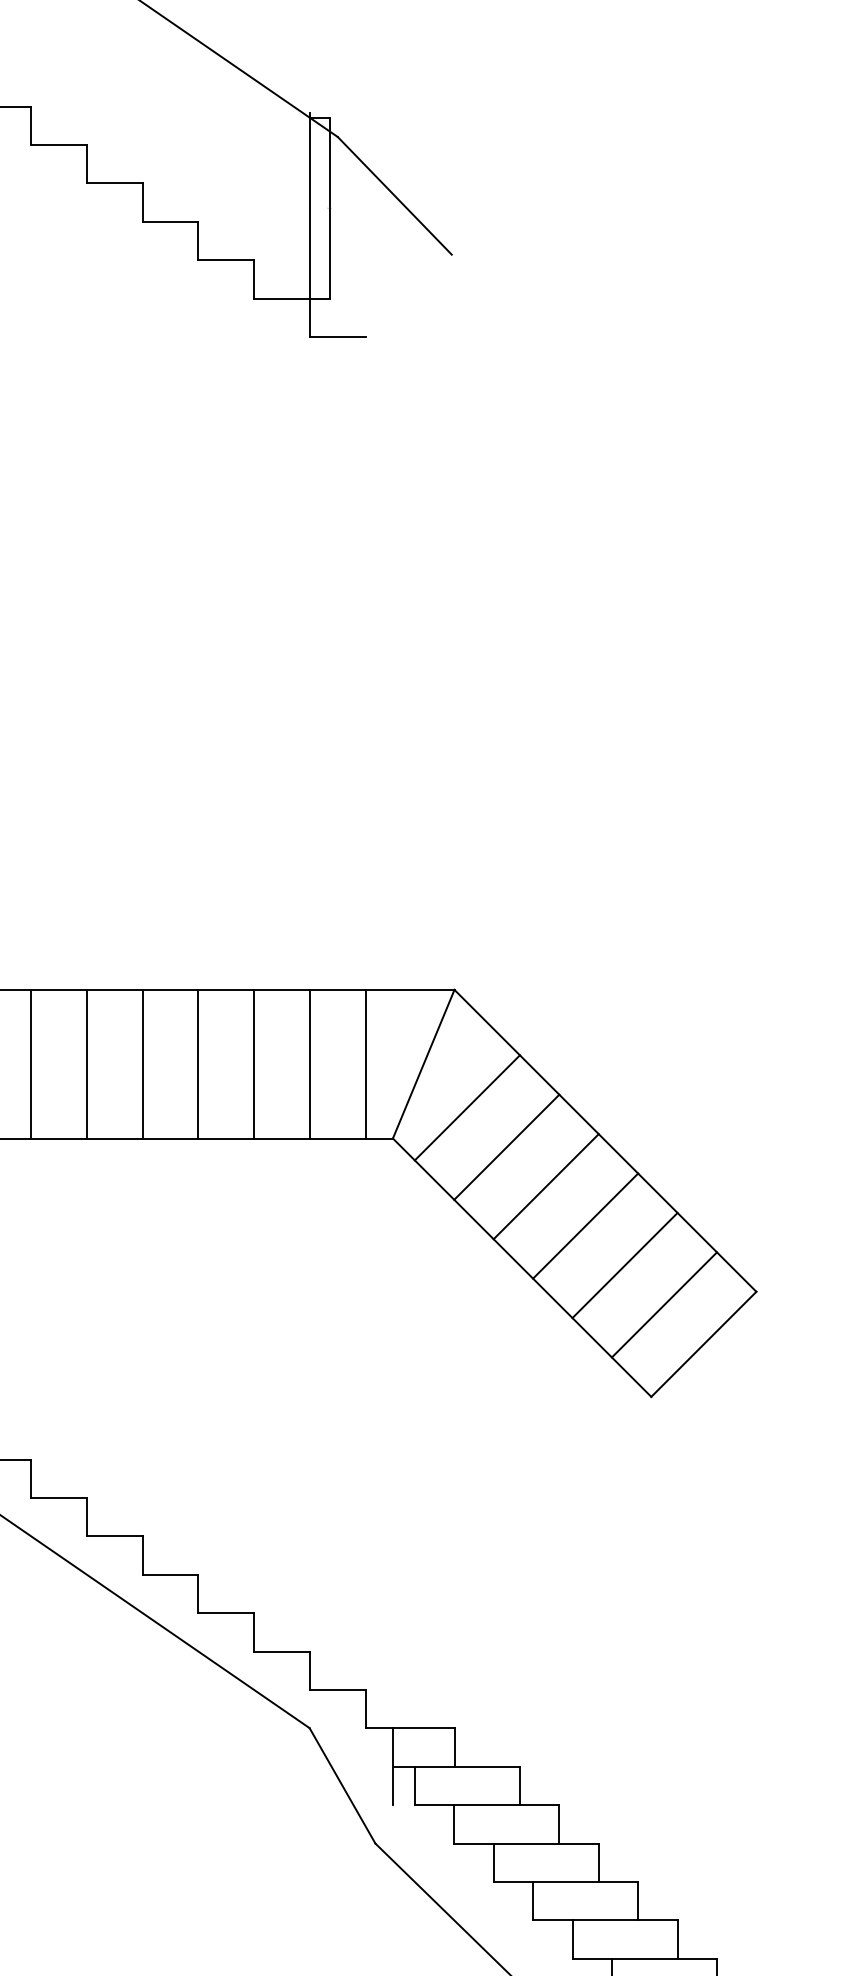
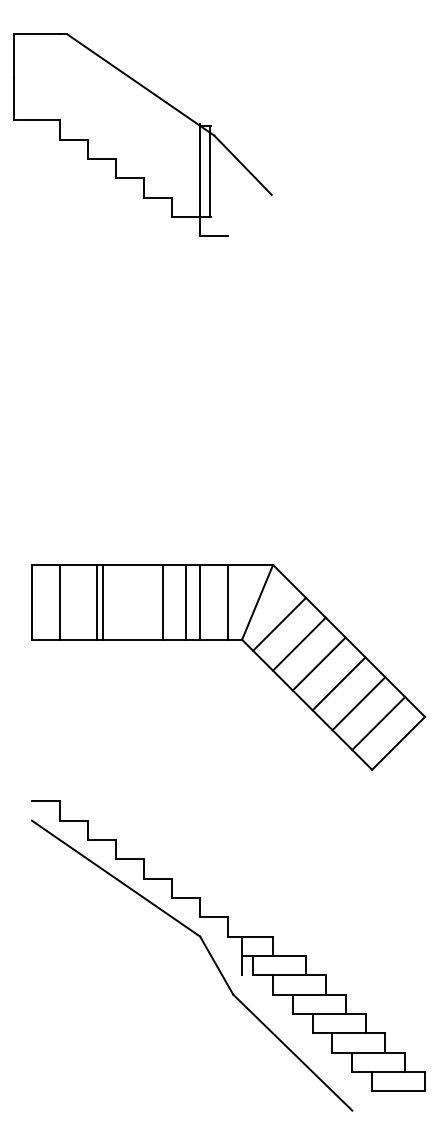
line: (87, 1062) -> (103, 601), moved
line: (143, 1062) -> (97, 601), moved
line: (199, 1062) -> (163, 601), moved
line: (254, 1062) -> (186, 601), moved

